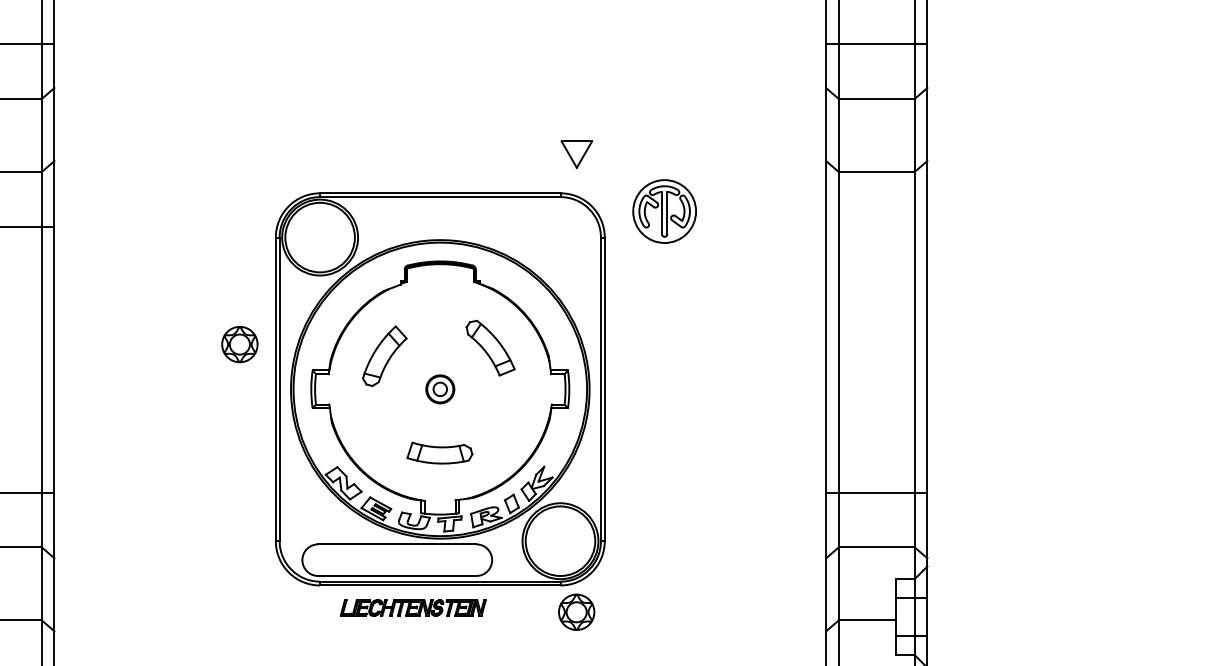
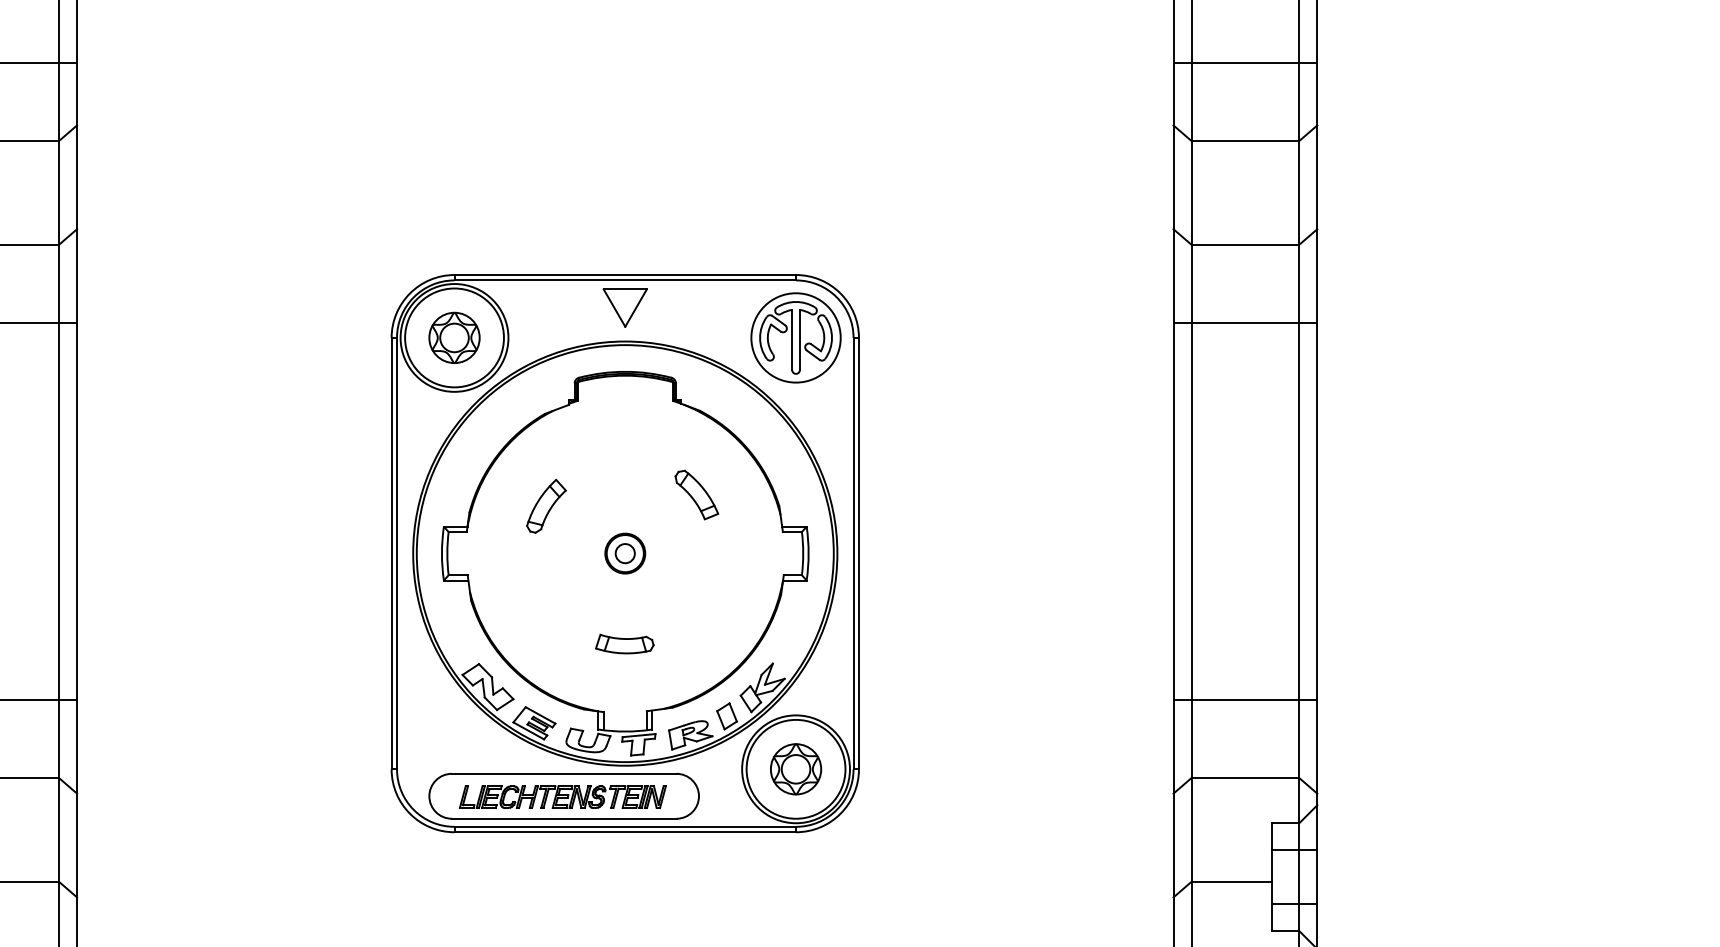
part: (576, 154) -> (624, 307), moved
part: (664, 211) -> (795, 337), moved
line: (876, 226) -> (1245, 322), added
part: (239, 344) -> (454, 337), moved
part: (490, 347) -> (696, 494), size x0.62
part: (384, 355) -> (546, 505), size x0.62
part: (439, 452) -> (624, 643), size x0.62
part: (413, 607) -> (562, 796), moved
part: (576, 612) -> (796, 769), moved

